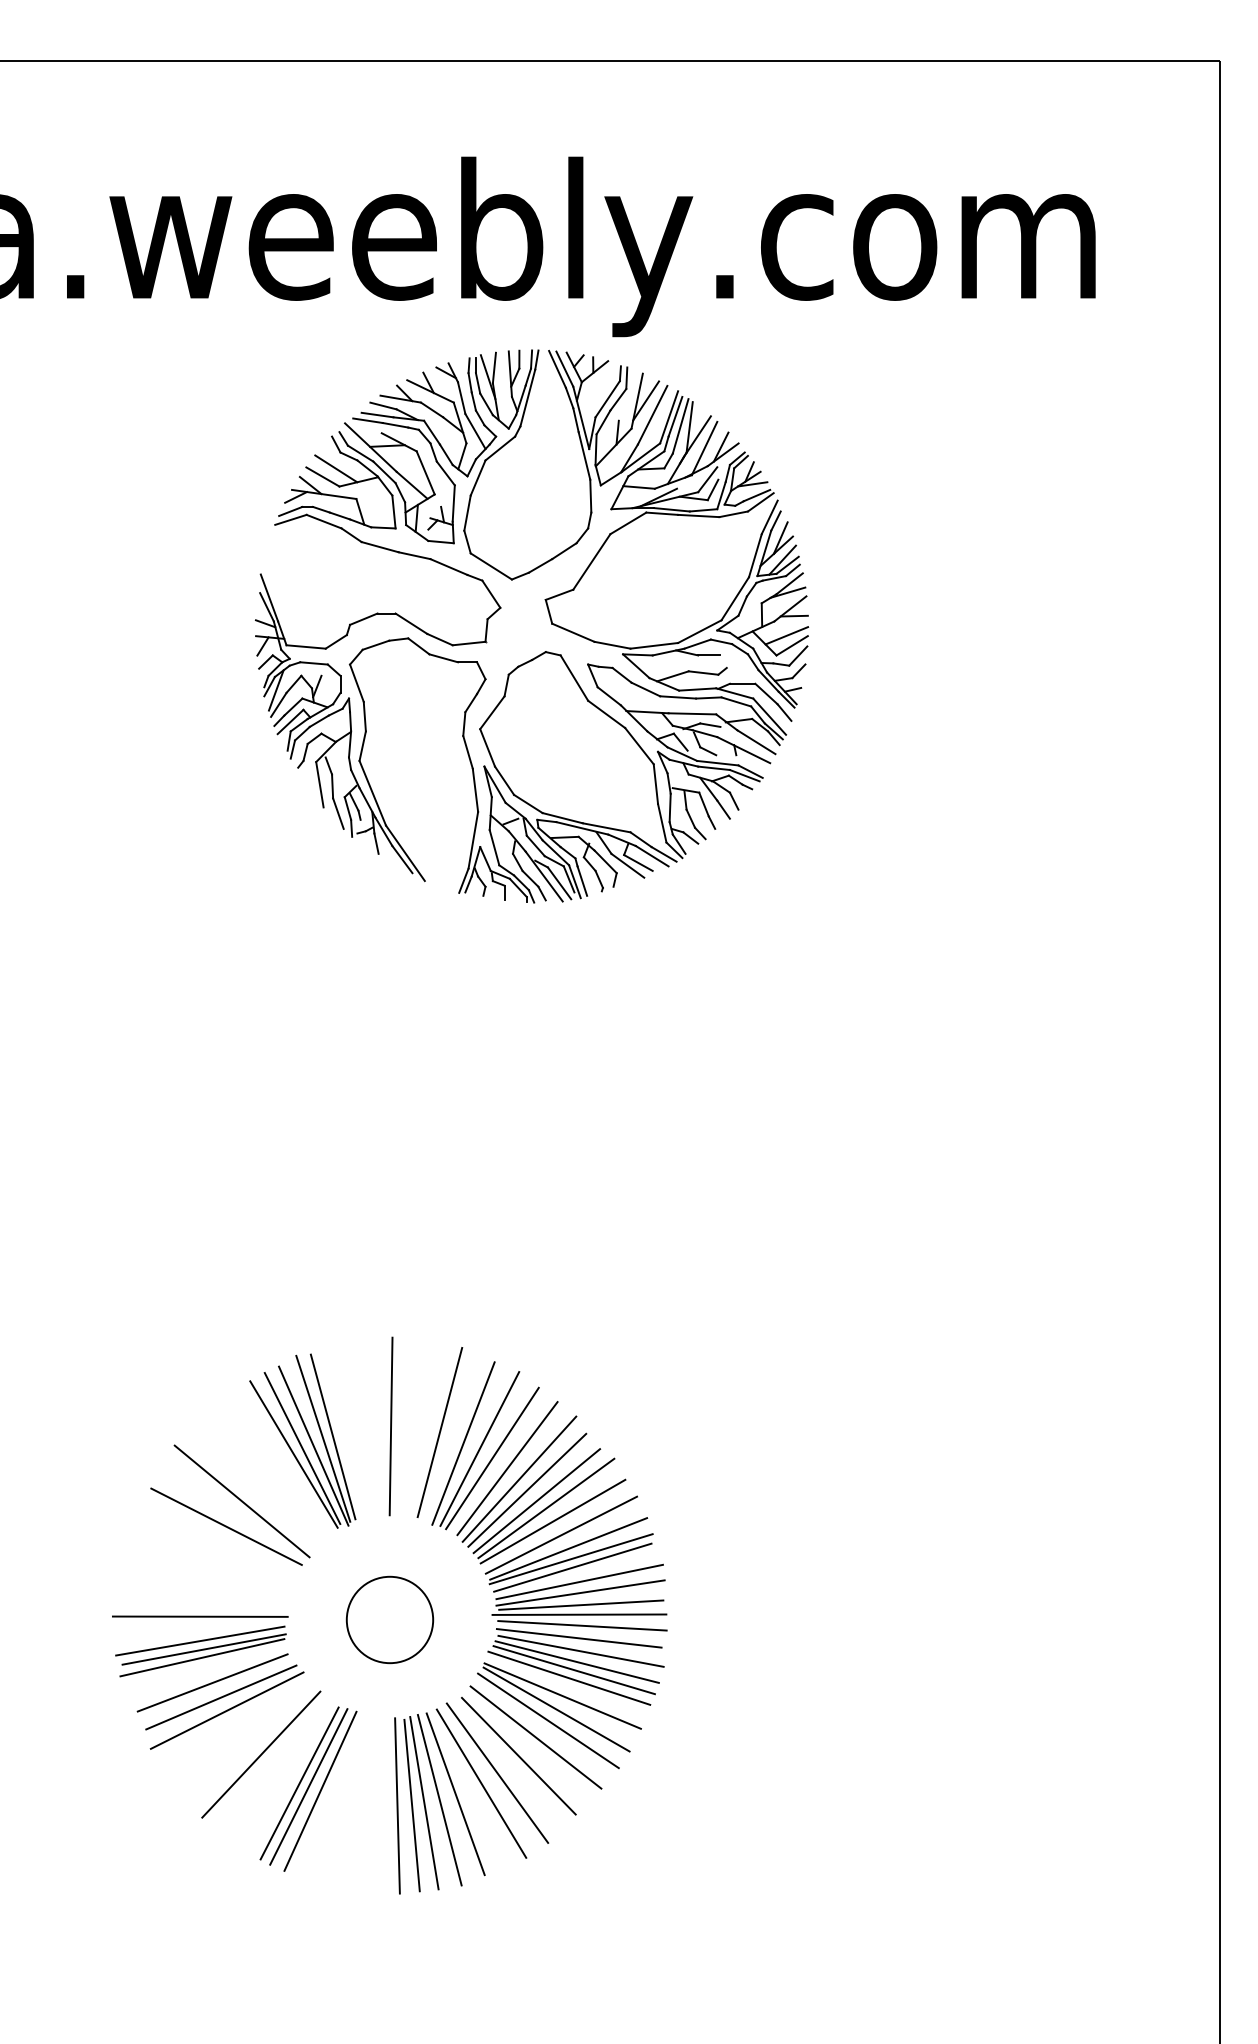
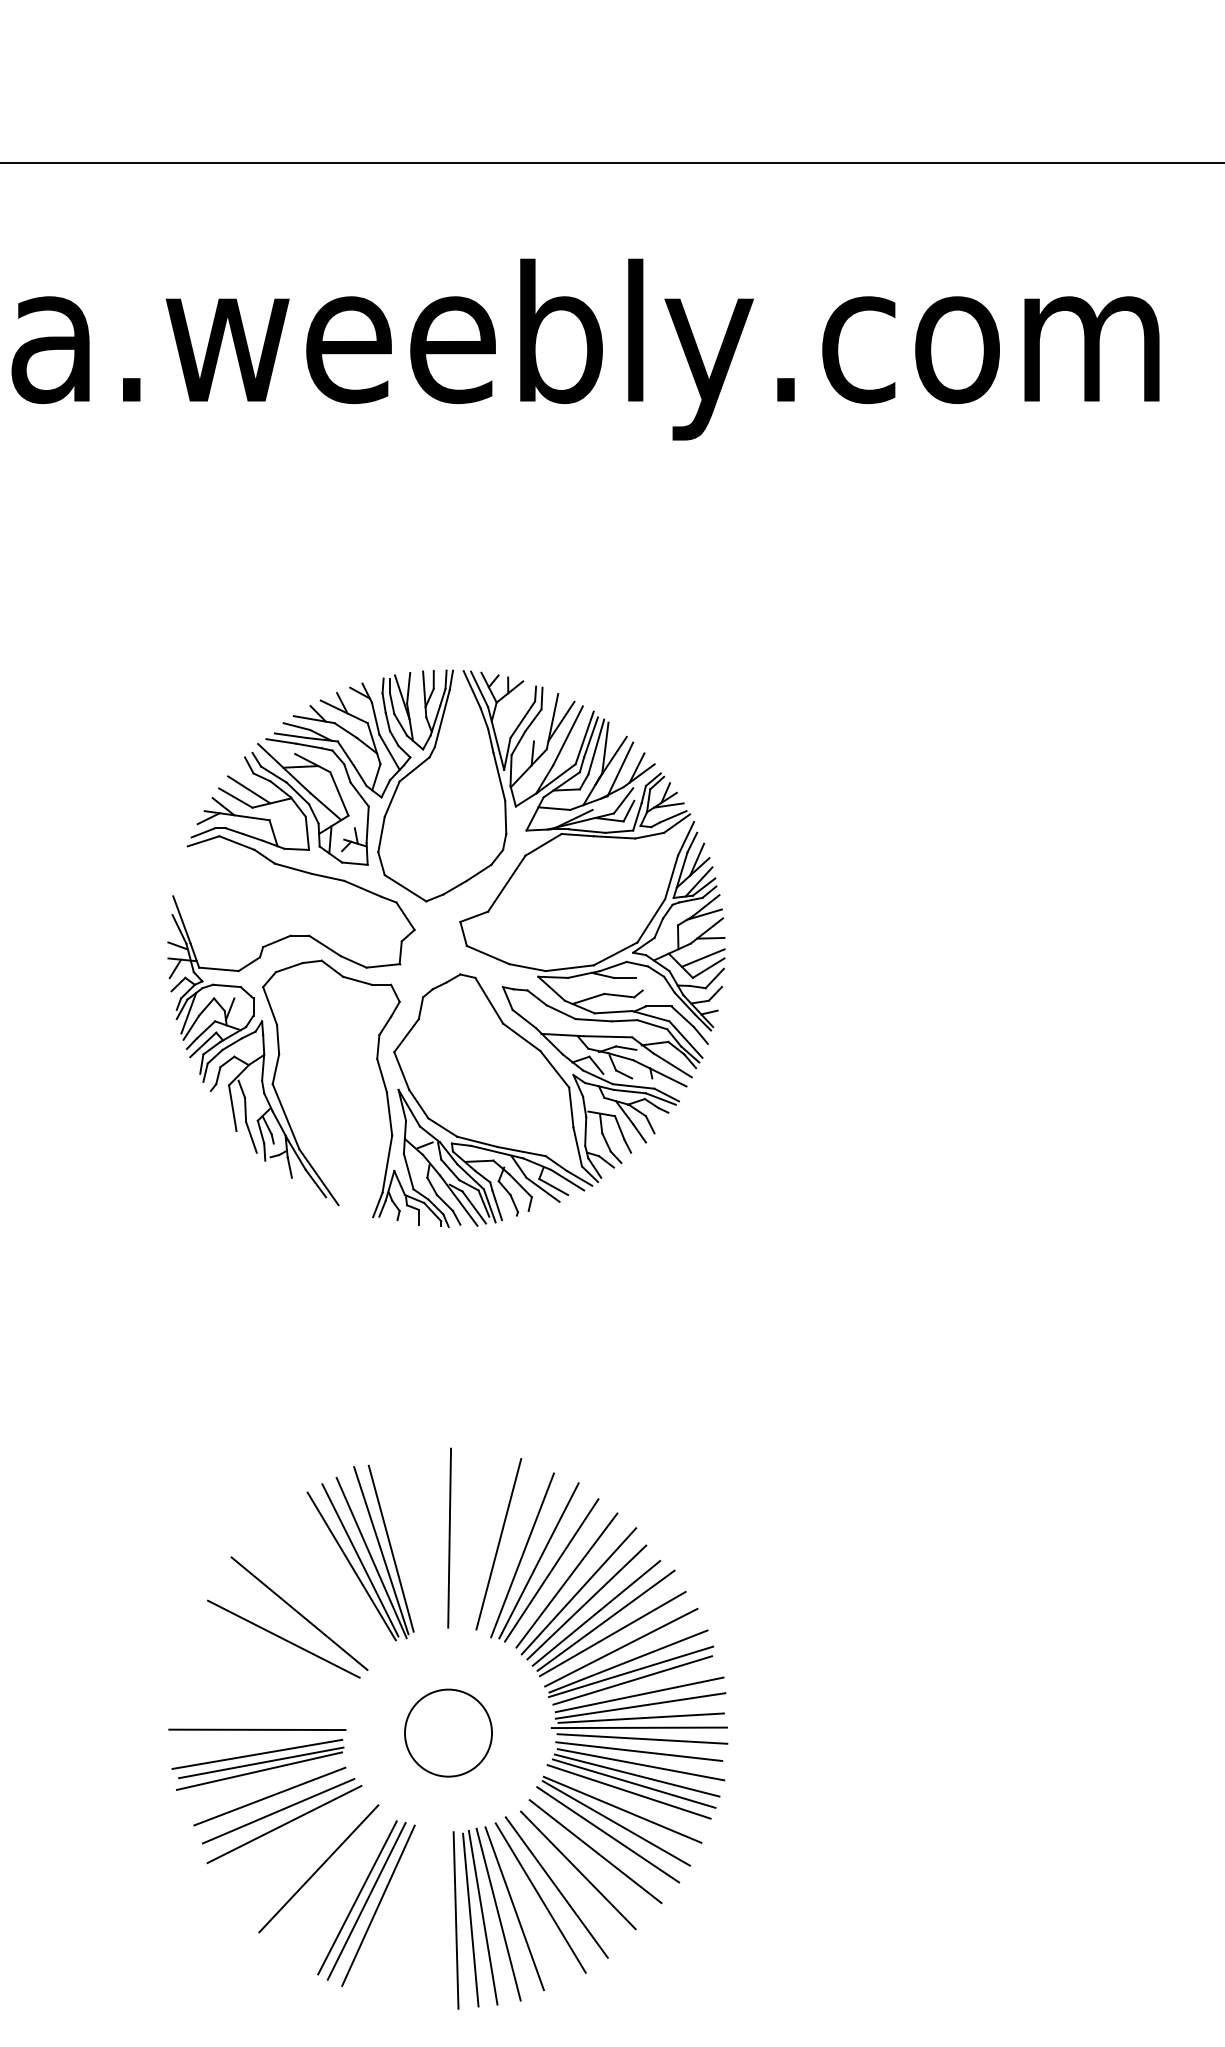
part: (550, 621) -> (465, 943), moved

